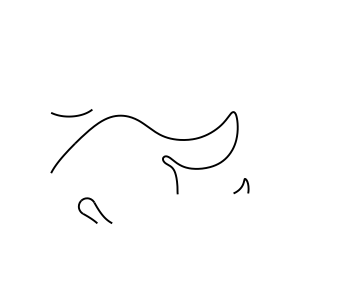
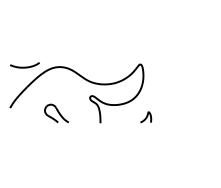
part: (95, 210) -> (56, 113), moved

